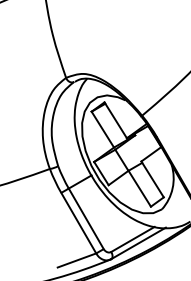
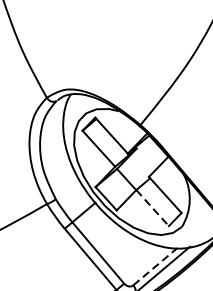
line: (140, 189) -> (153, 208), solid -> dashed
line: (133, 239) -> (155, 266), solid -> dashed

